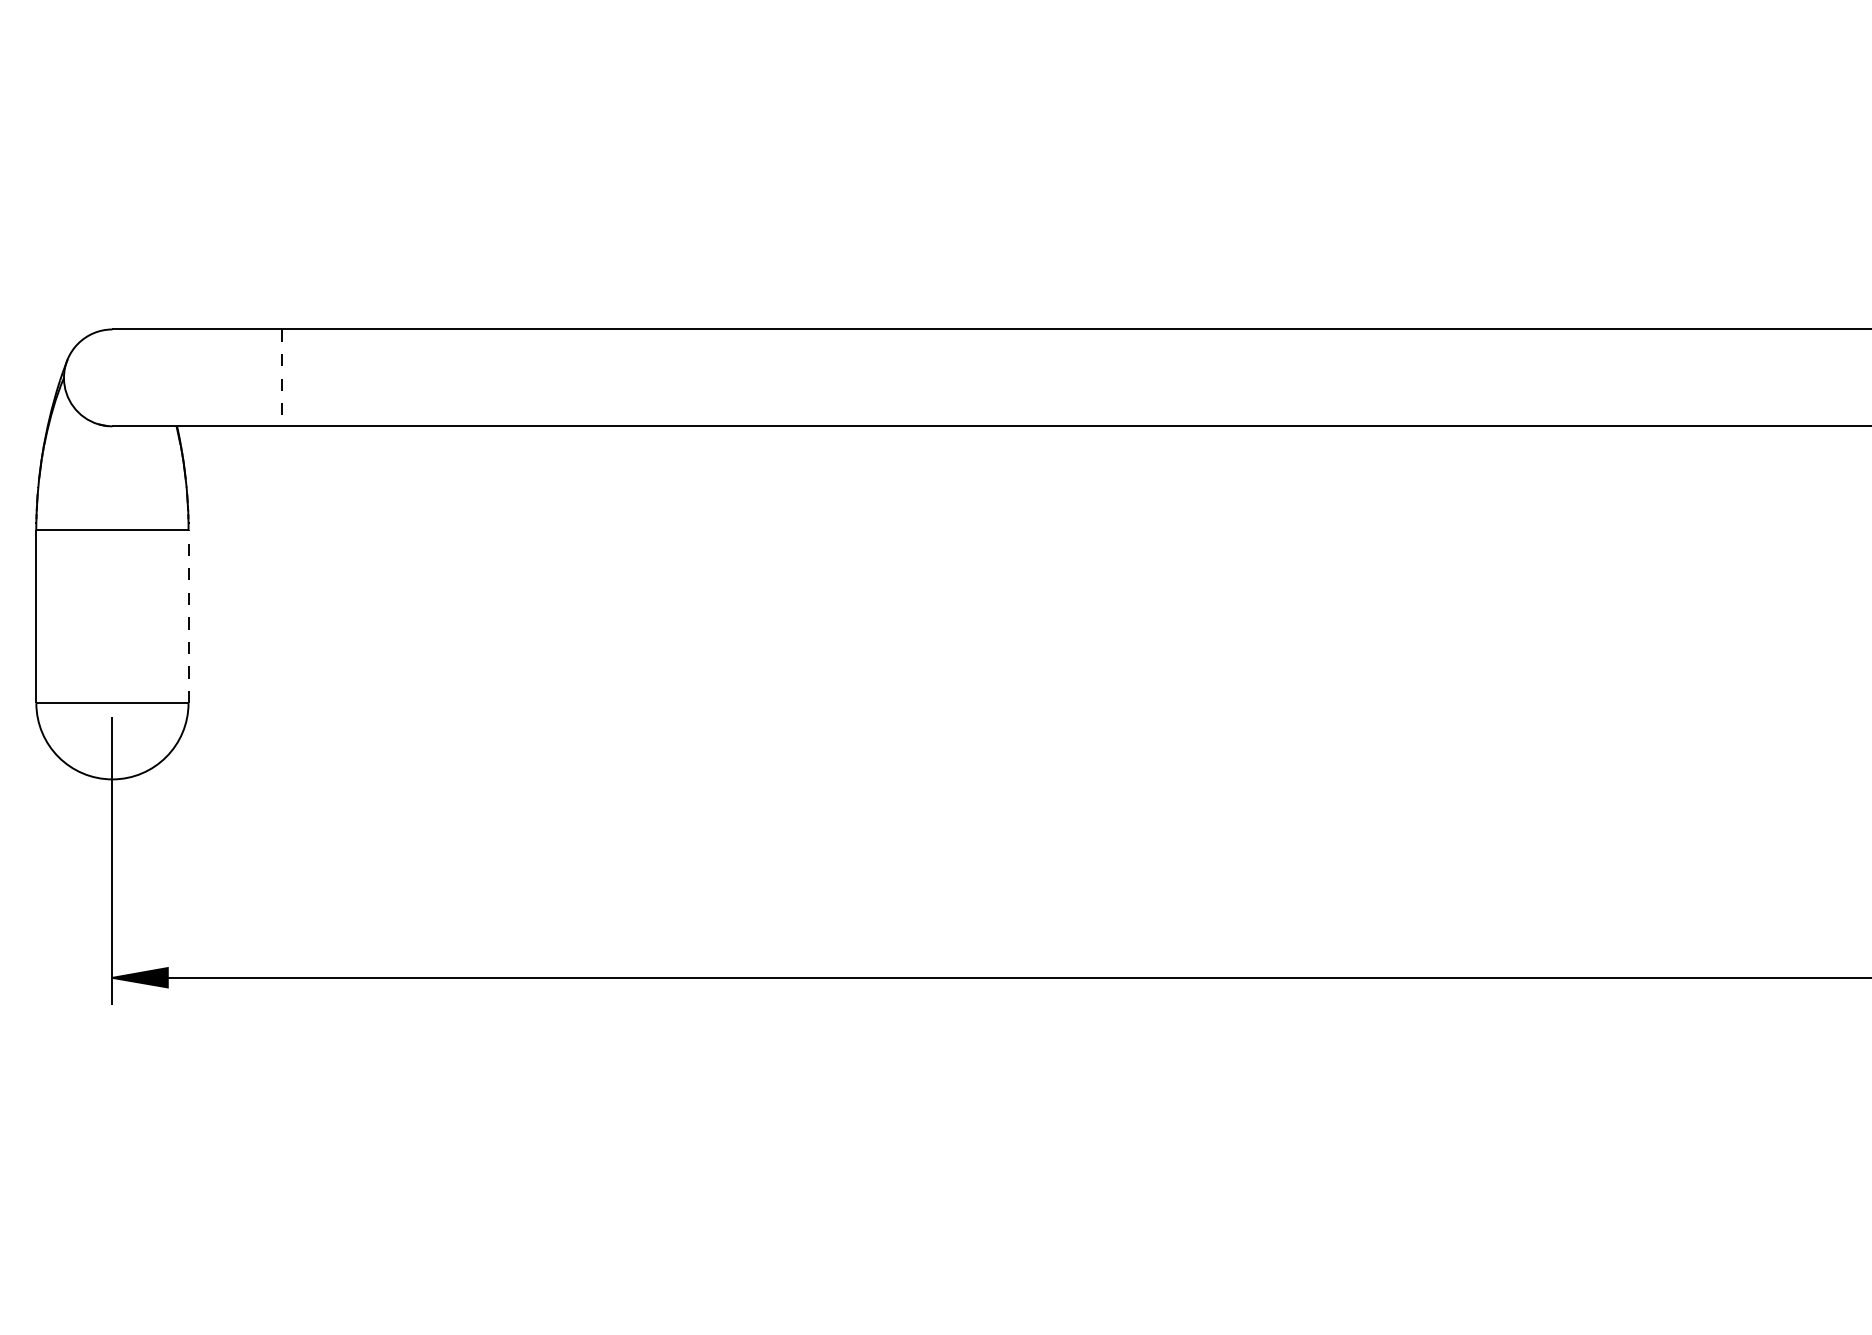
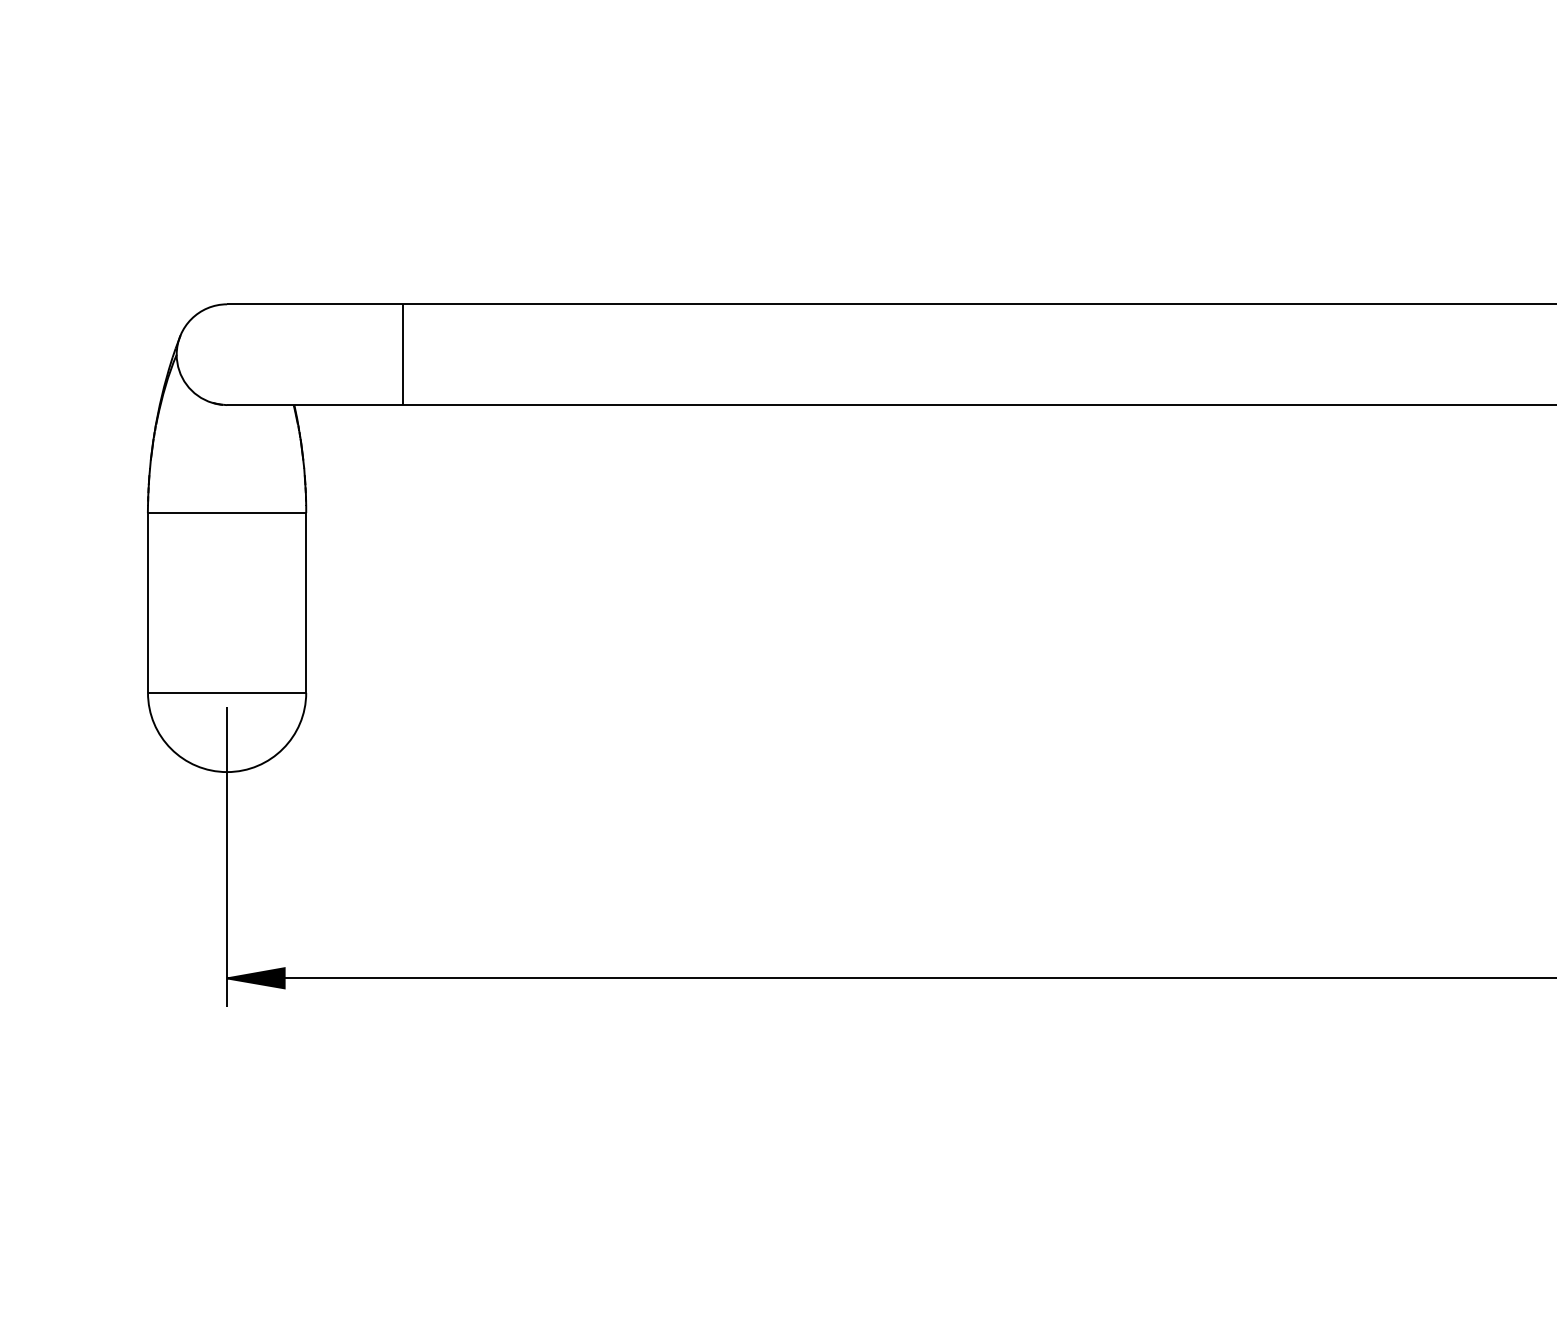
line: (282, 378) -> (403, 355), dashed -> solid
line: (188, 616) -> (306, 602), dashed -> solid

